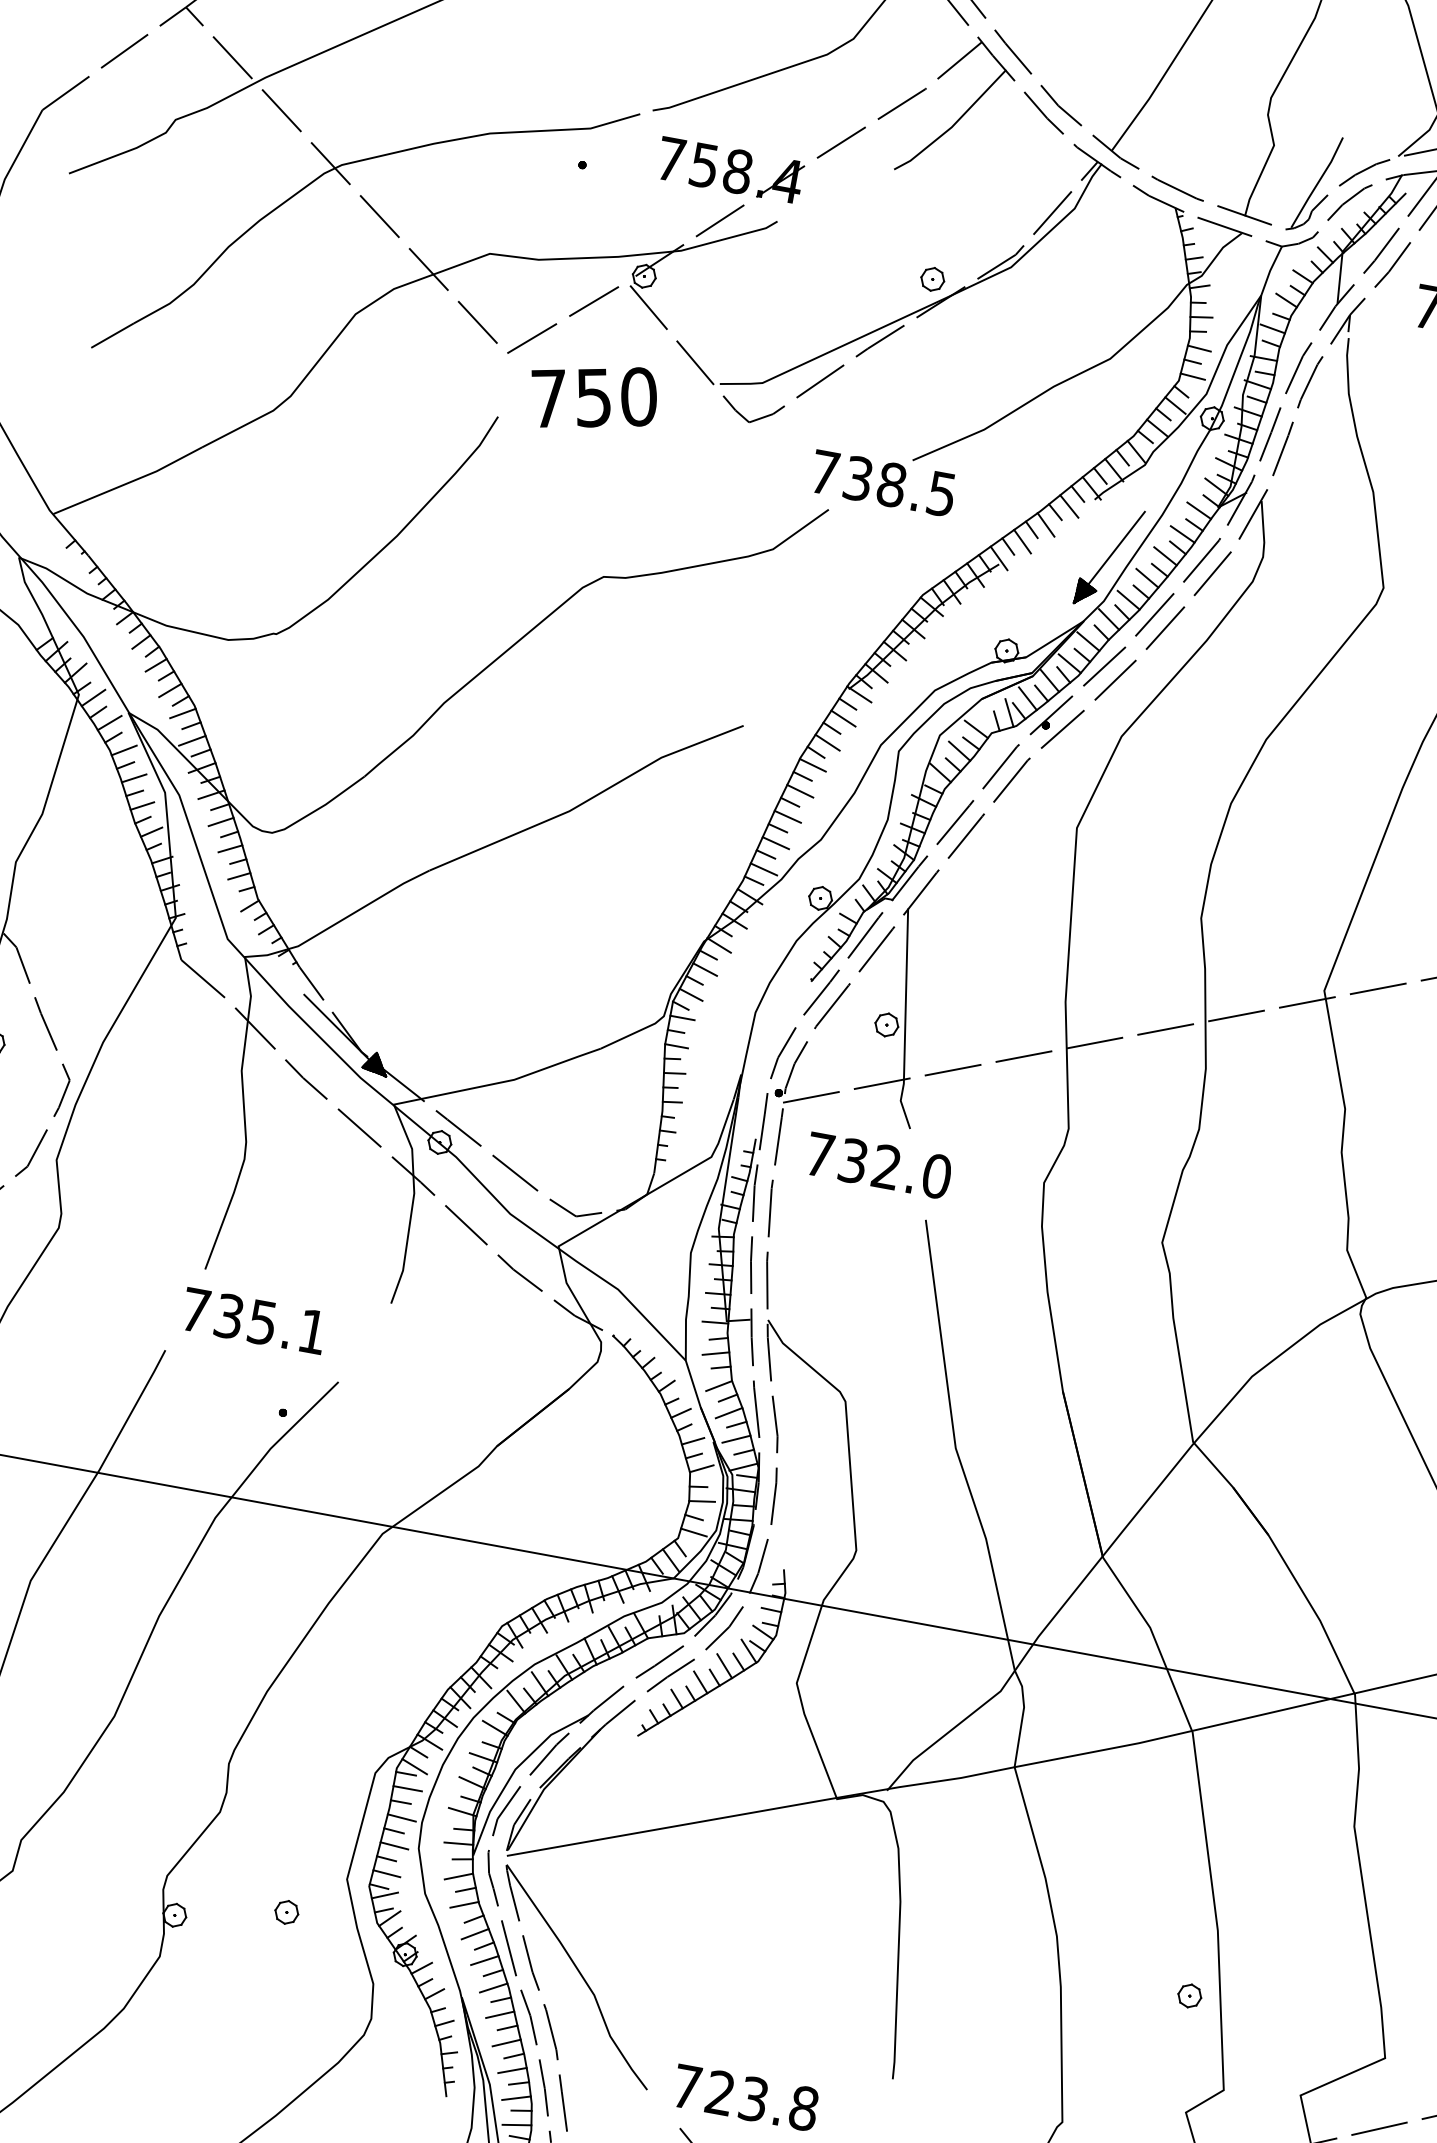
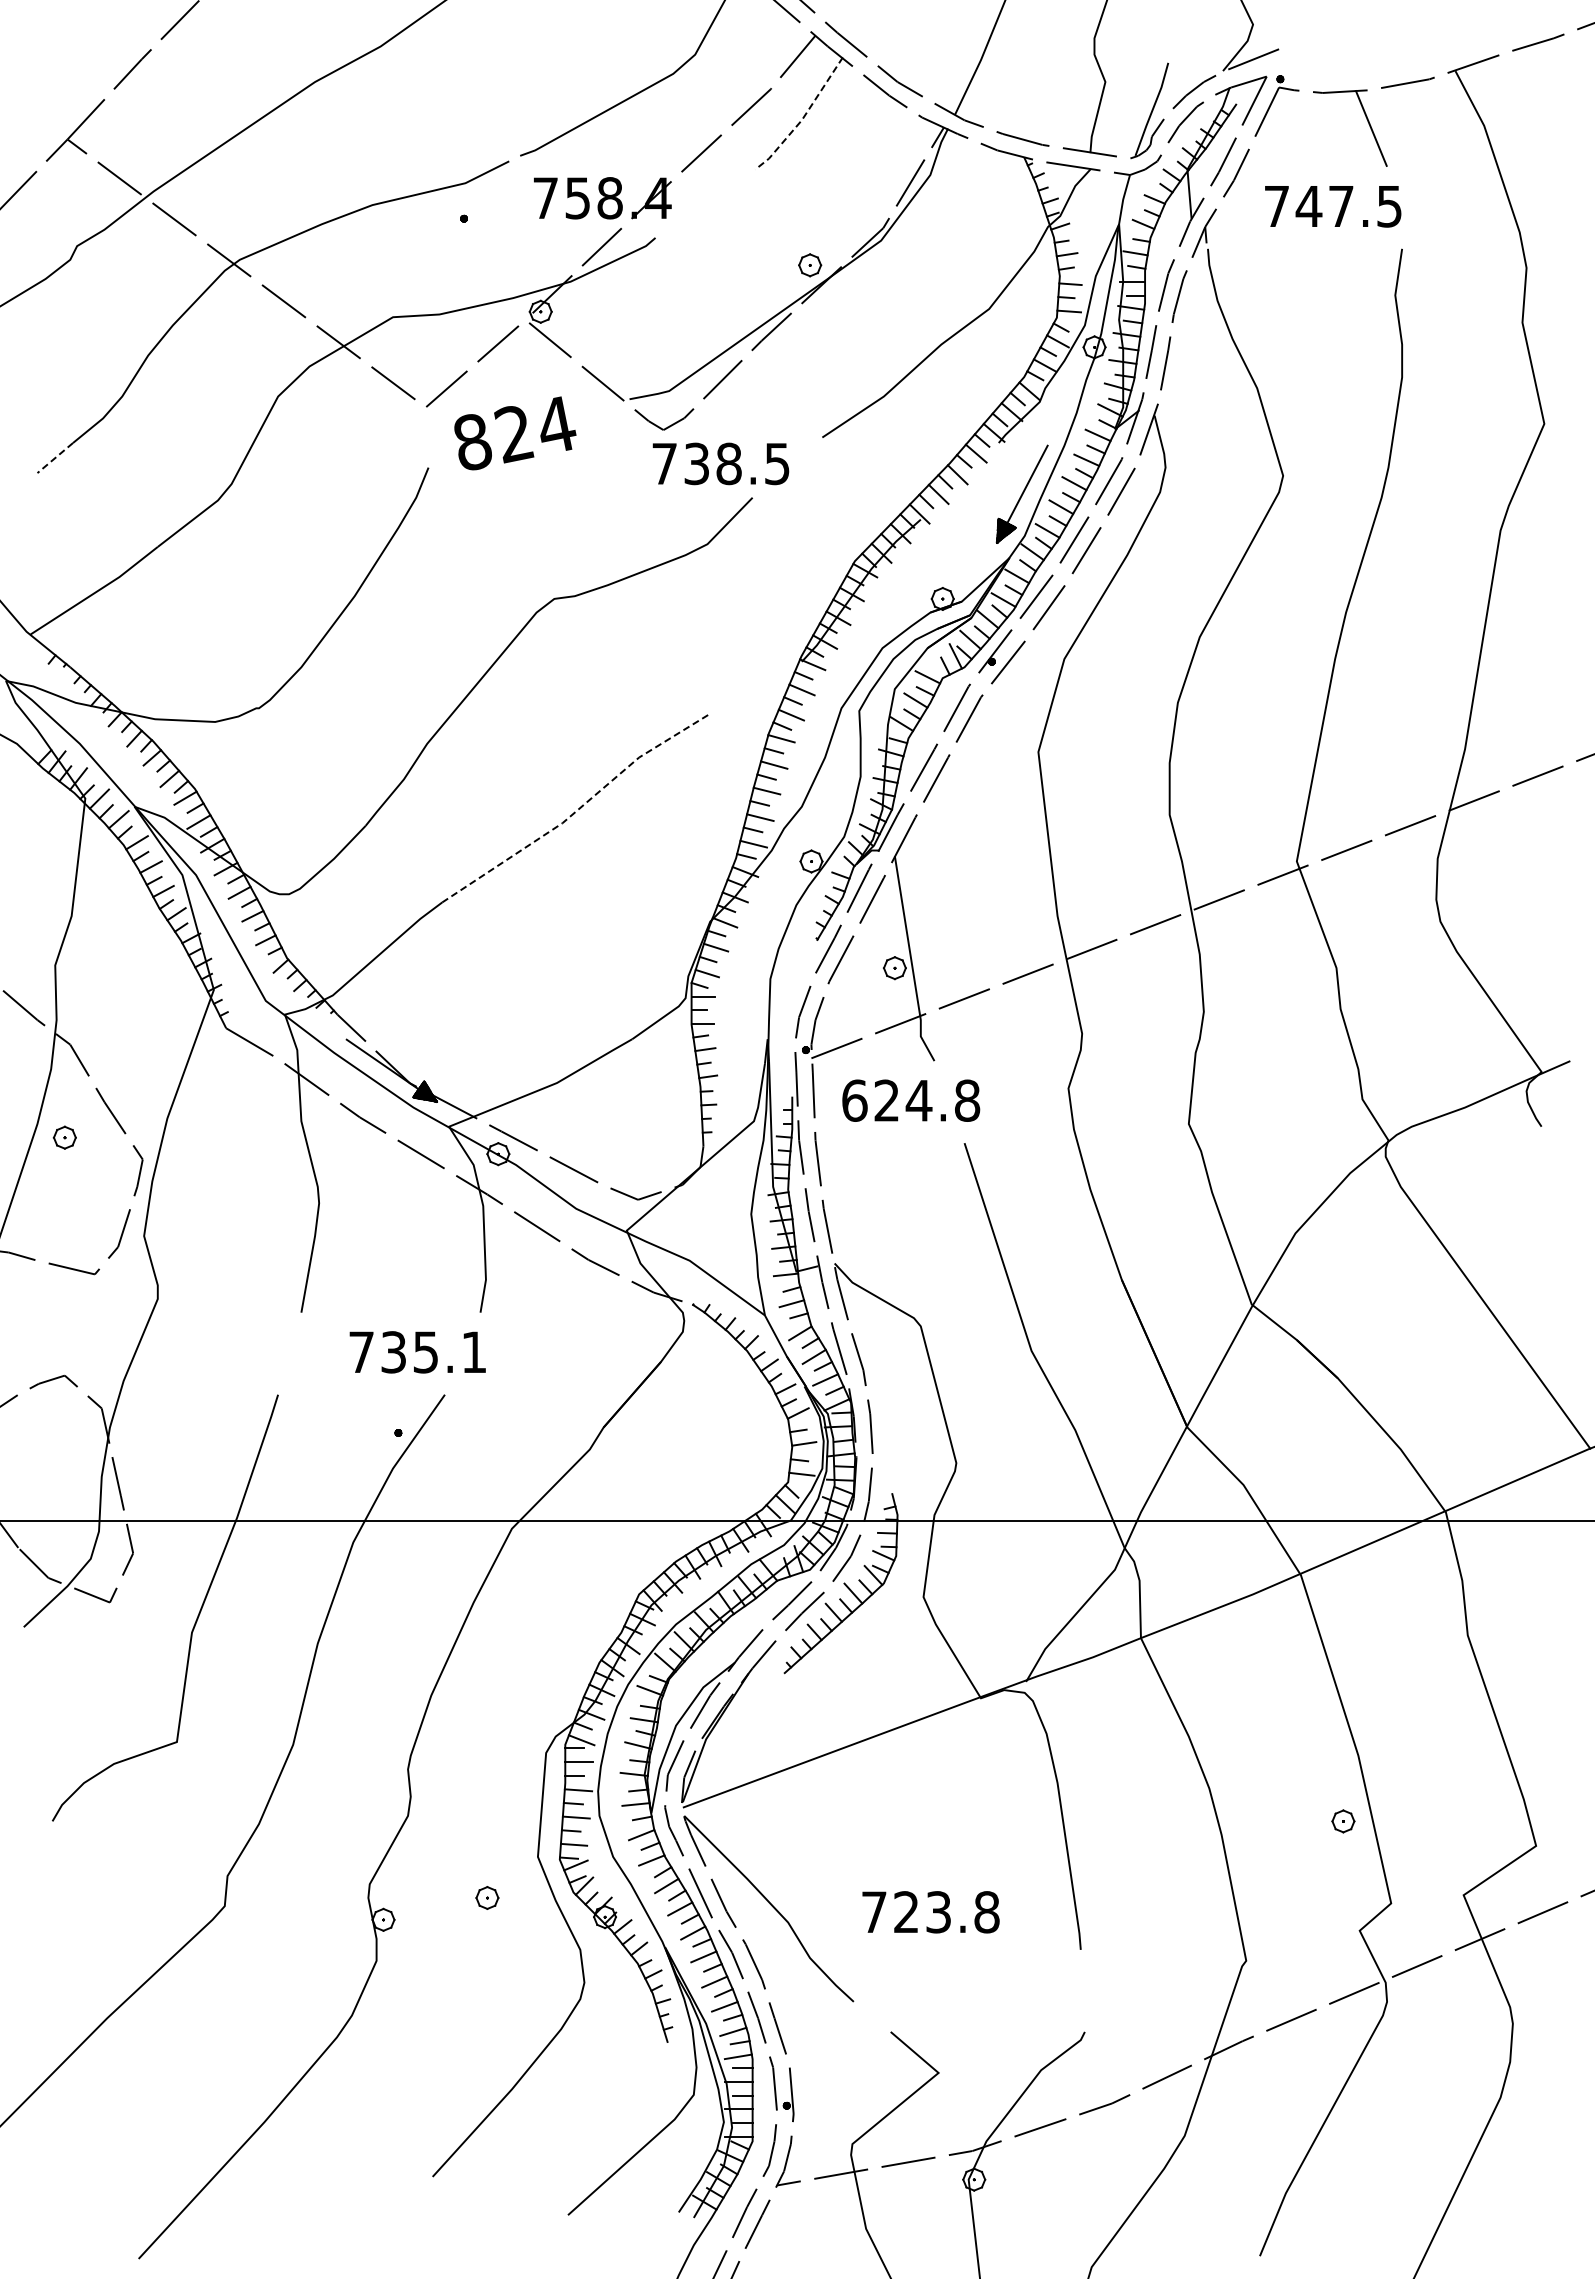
line: (952, 125) -> (802, 118), solid -> dashed
line: (111, 335) -> (54, 458), solid -> dashed
text: (593, 397) -> (514, 433), 750 -> 824
text: (882, 482) -> (720, 463), moved
line: (587, 800) -> (577, 810), solid -> dashed
text: (878, 1165) -> (911, 1100), 732.0 -> 624.8
text: (253, 1321) -> (417, 1352), moved
text: (745, 2097) -> (930, 1912), moved

